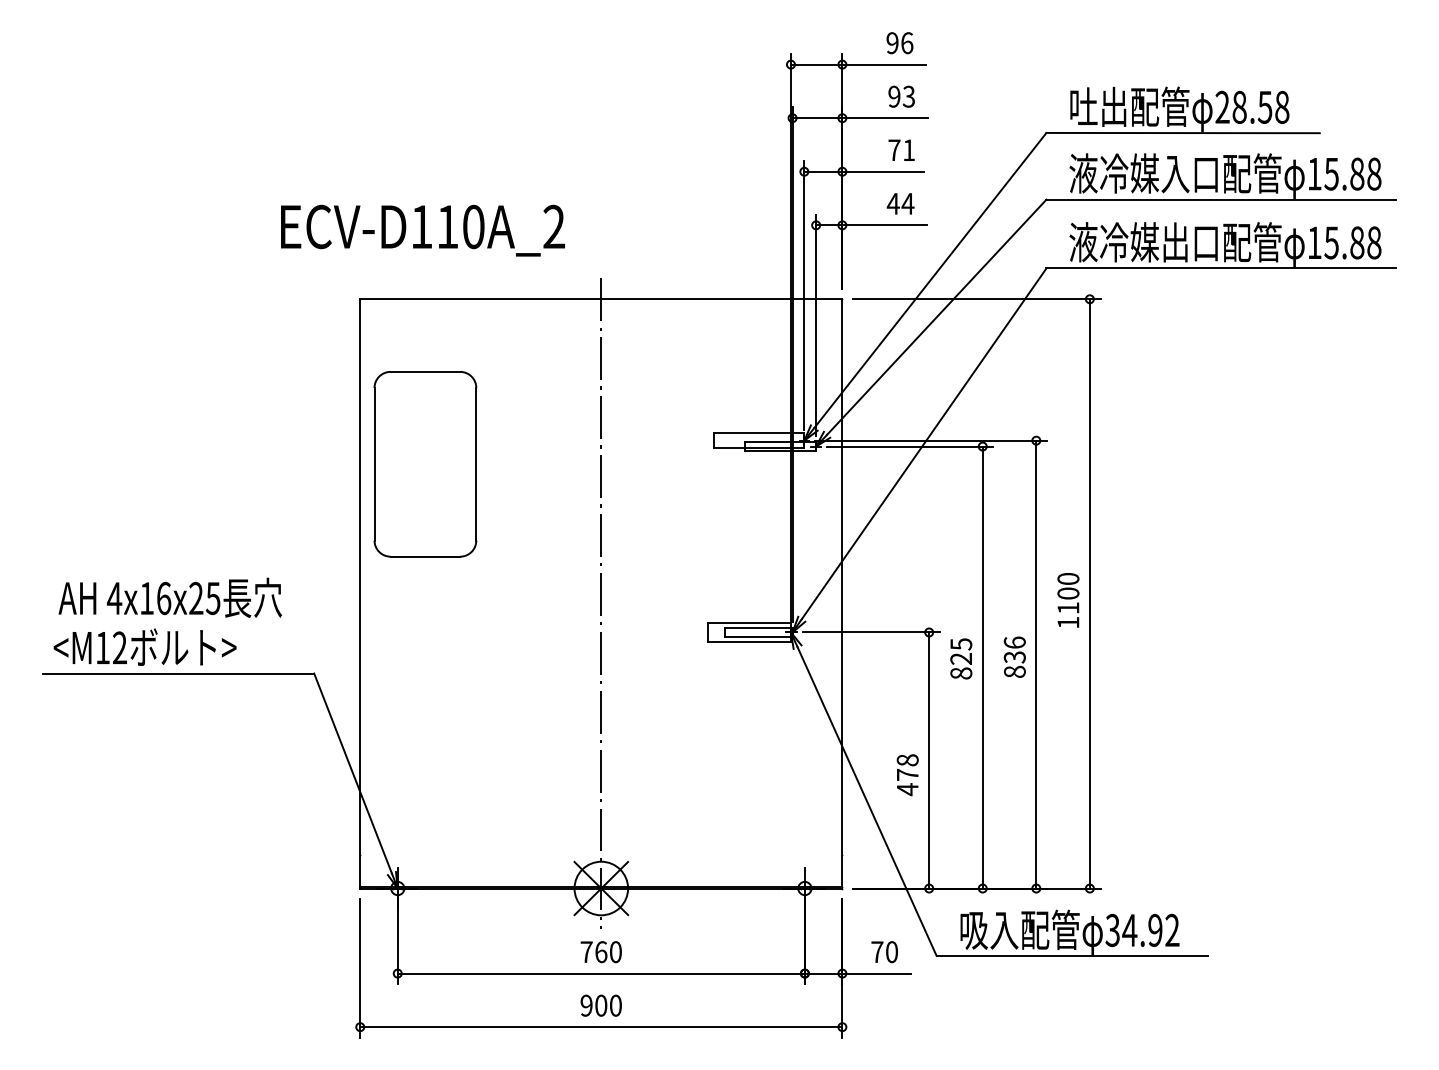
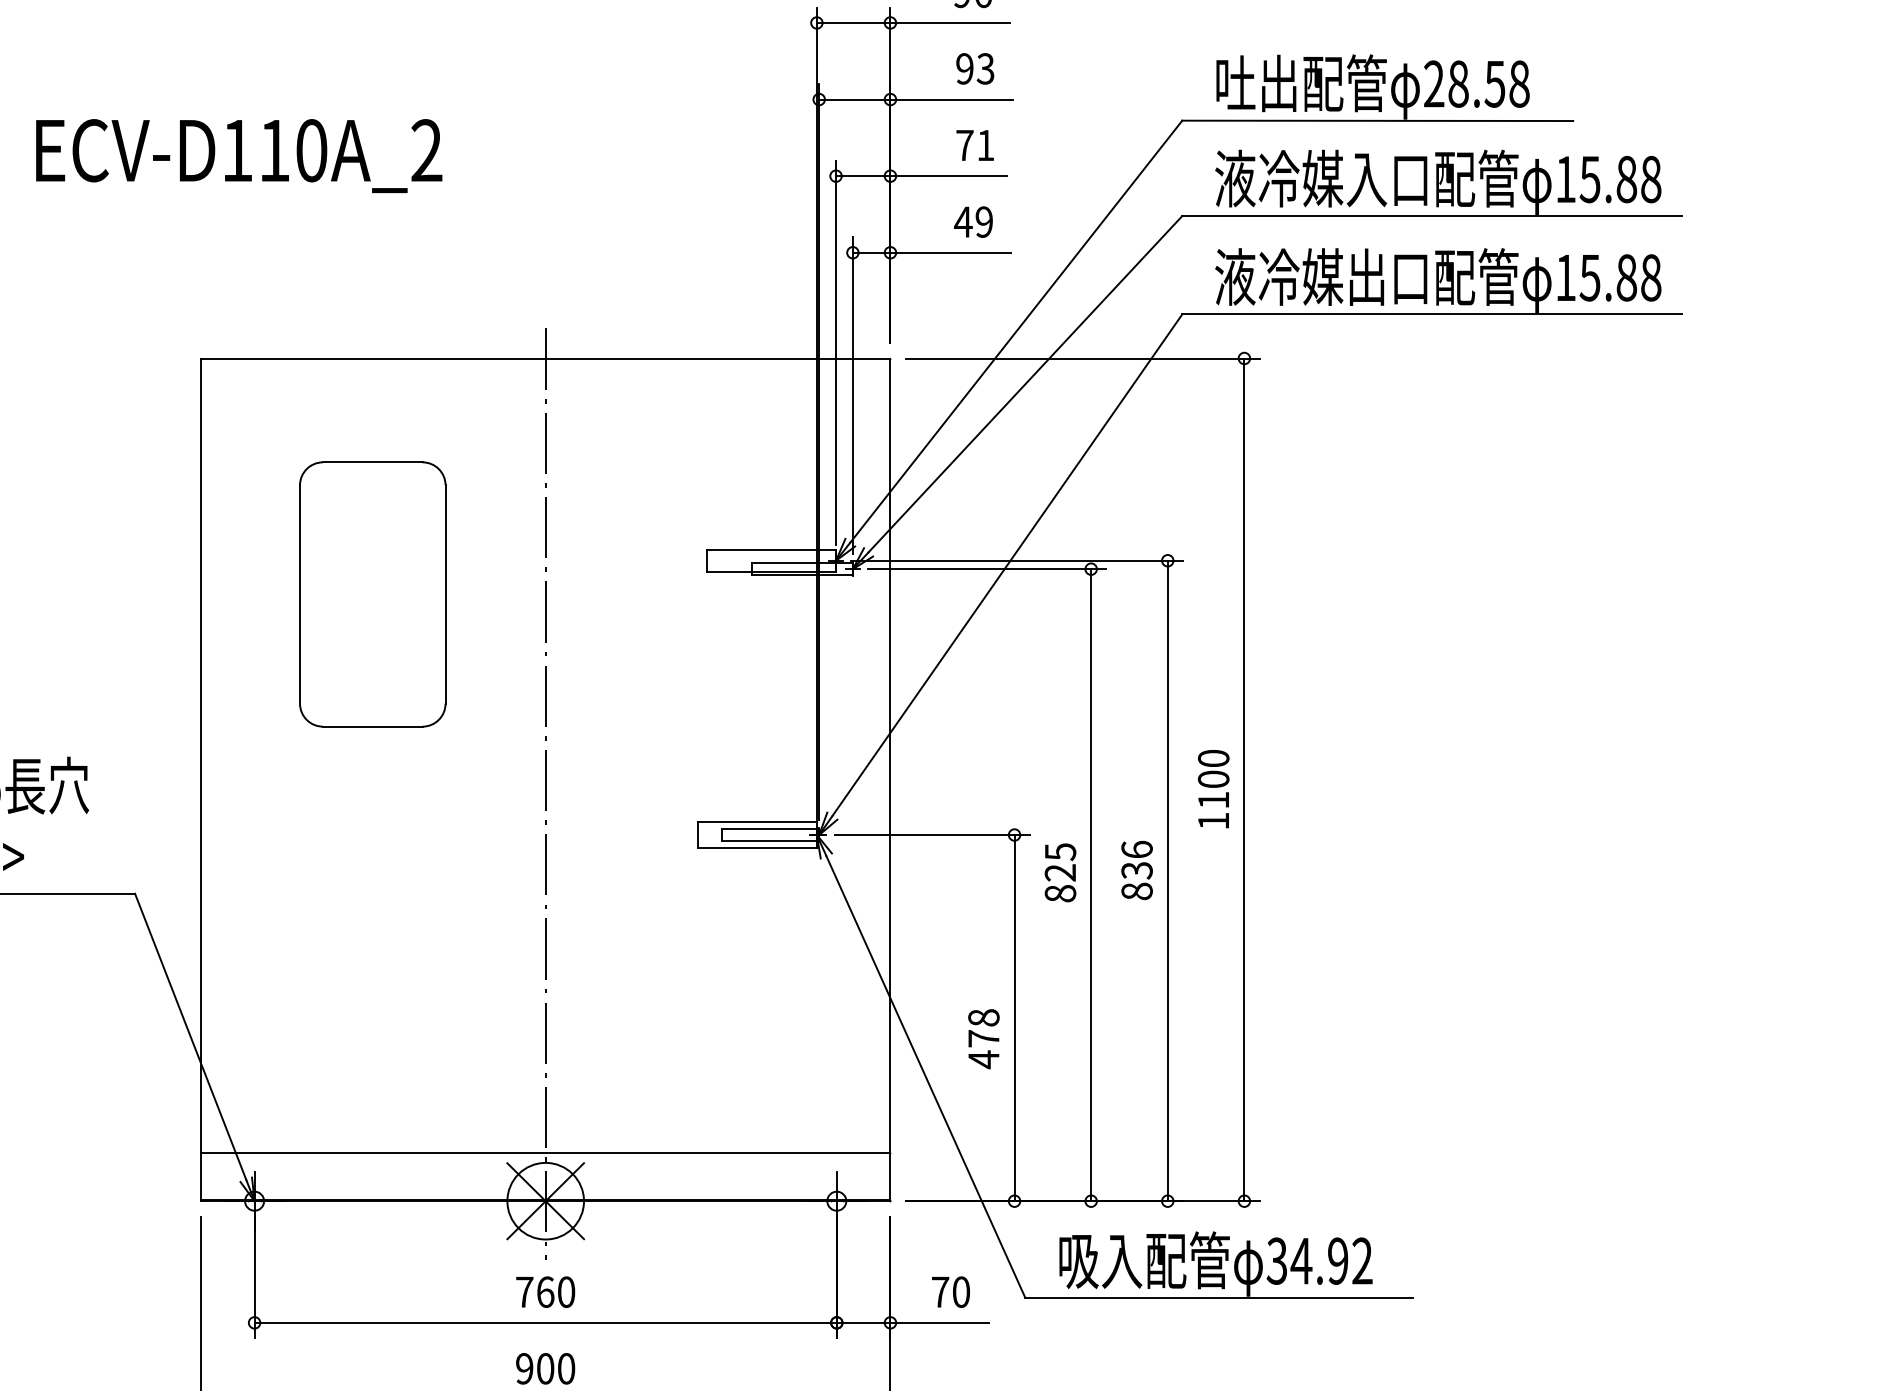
text: (907, 203) -> (983, 221), 44 -> 49
text: (422, 230) -> (238, 155), moved
part: (425, 464) -> (372, 594), moved
line: (601, 854) -> (545, 1152), added

